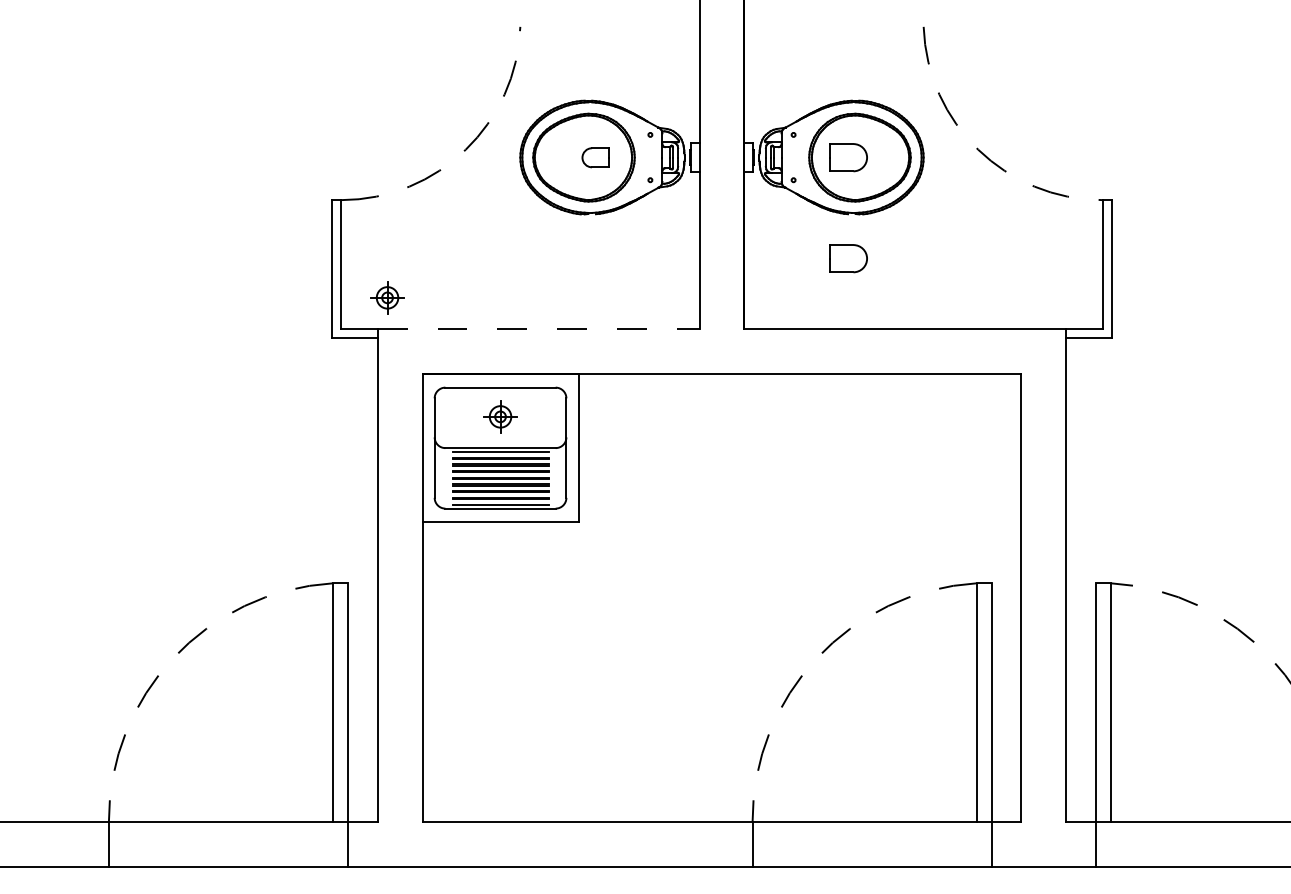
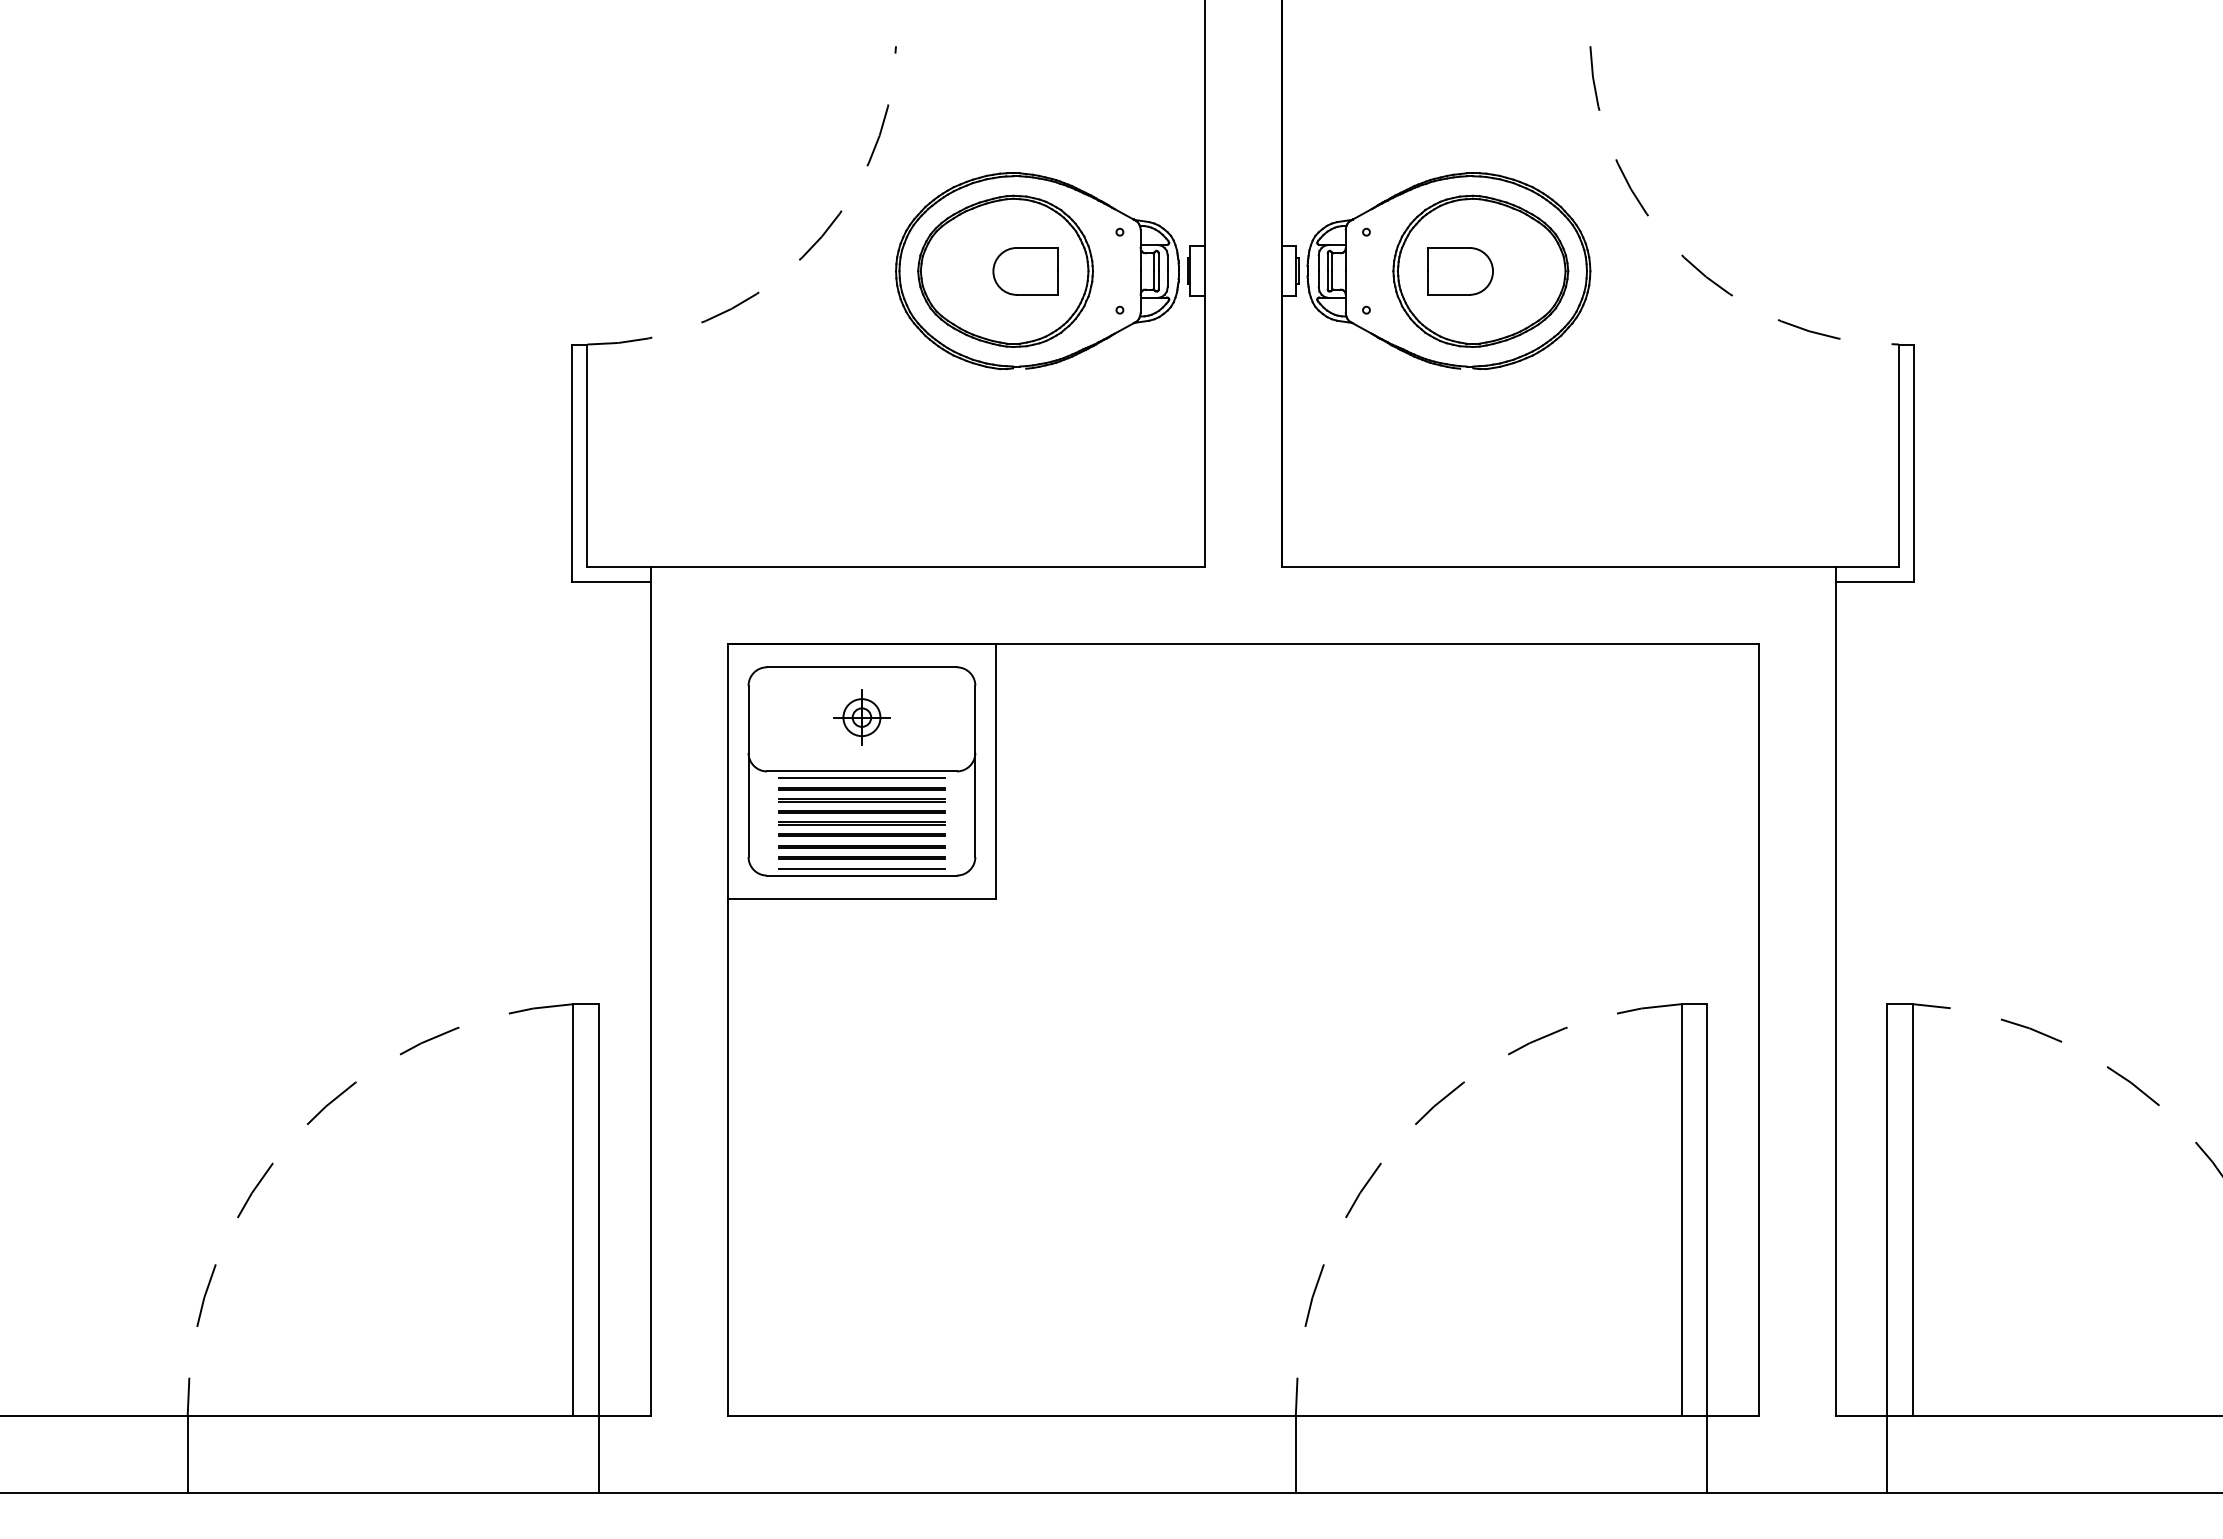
part: (595, 157) -> (1025, 271), size x1.43
part: (848, 258) -> (1460, 444), removed
part: (387, 297) -> (667, 512), removed
line: (538, 329) -> (927, 567), dashed -> solid

